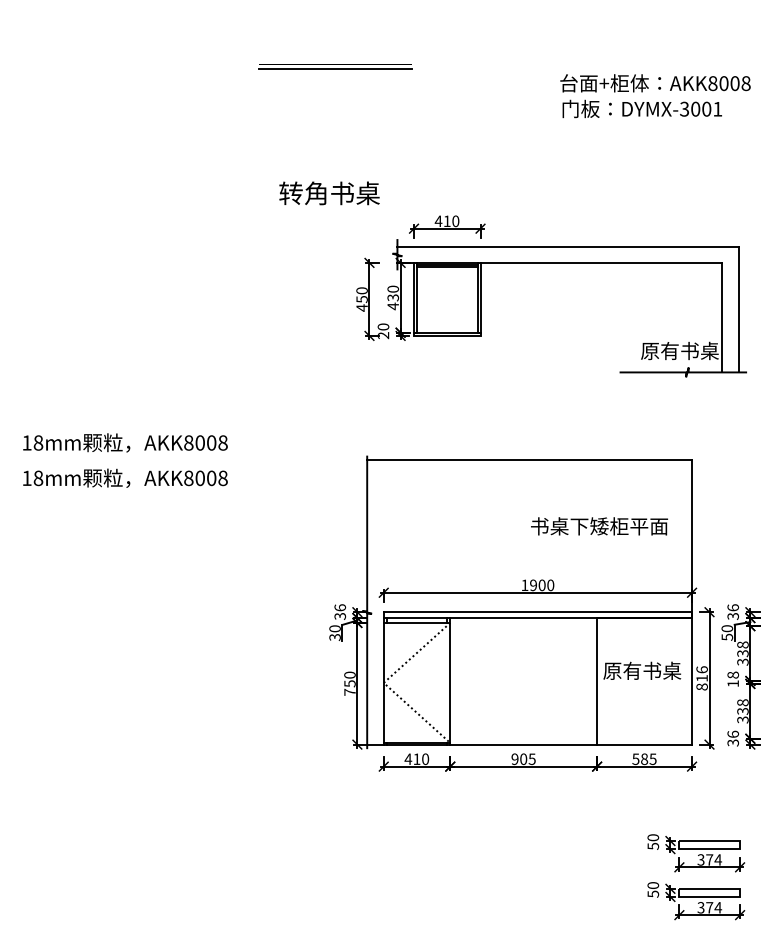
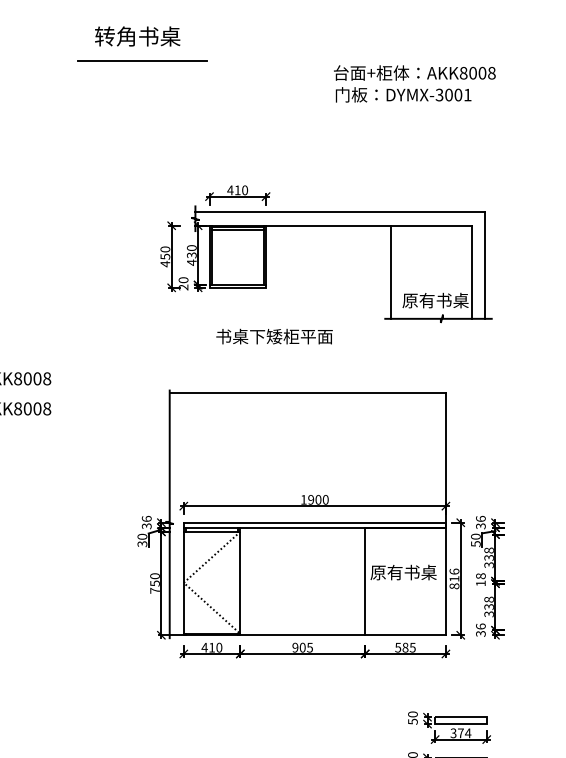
text: (329, 193) -> (137, 36), moved
line: (627, 317) -> (391, 272), added
text: (599, 526) -> (274, 336), moved

